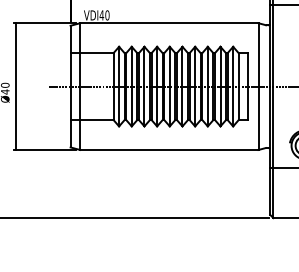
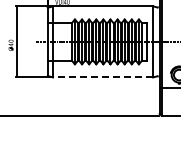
line: (168, 150) -> (102, 77), solid -> dashed

